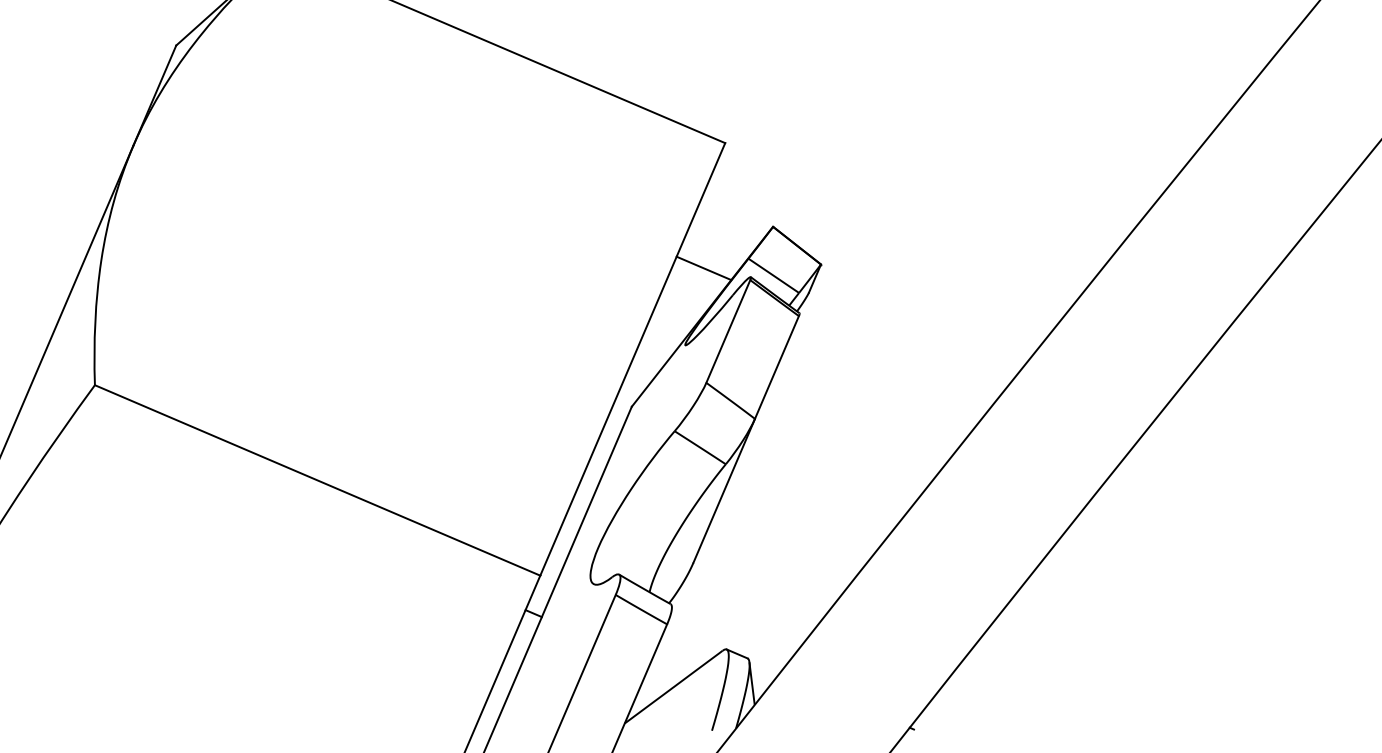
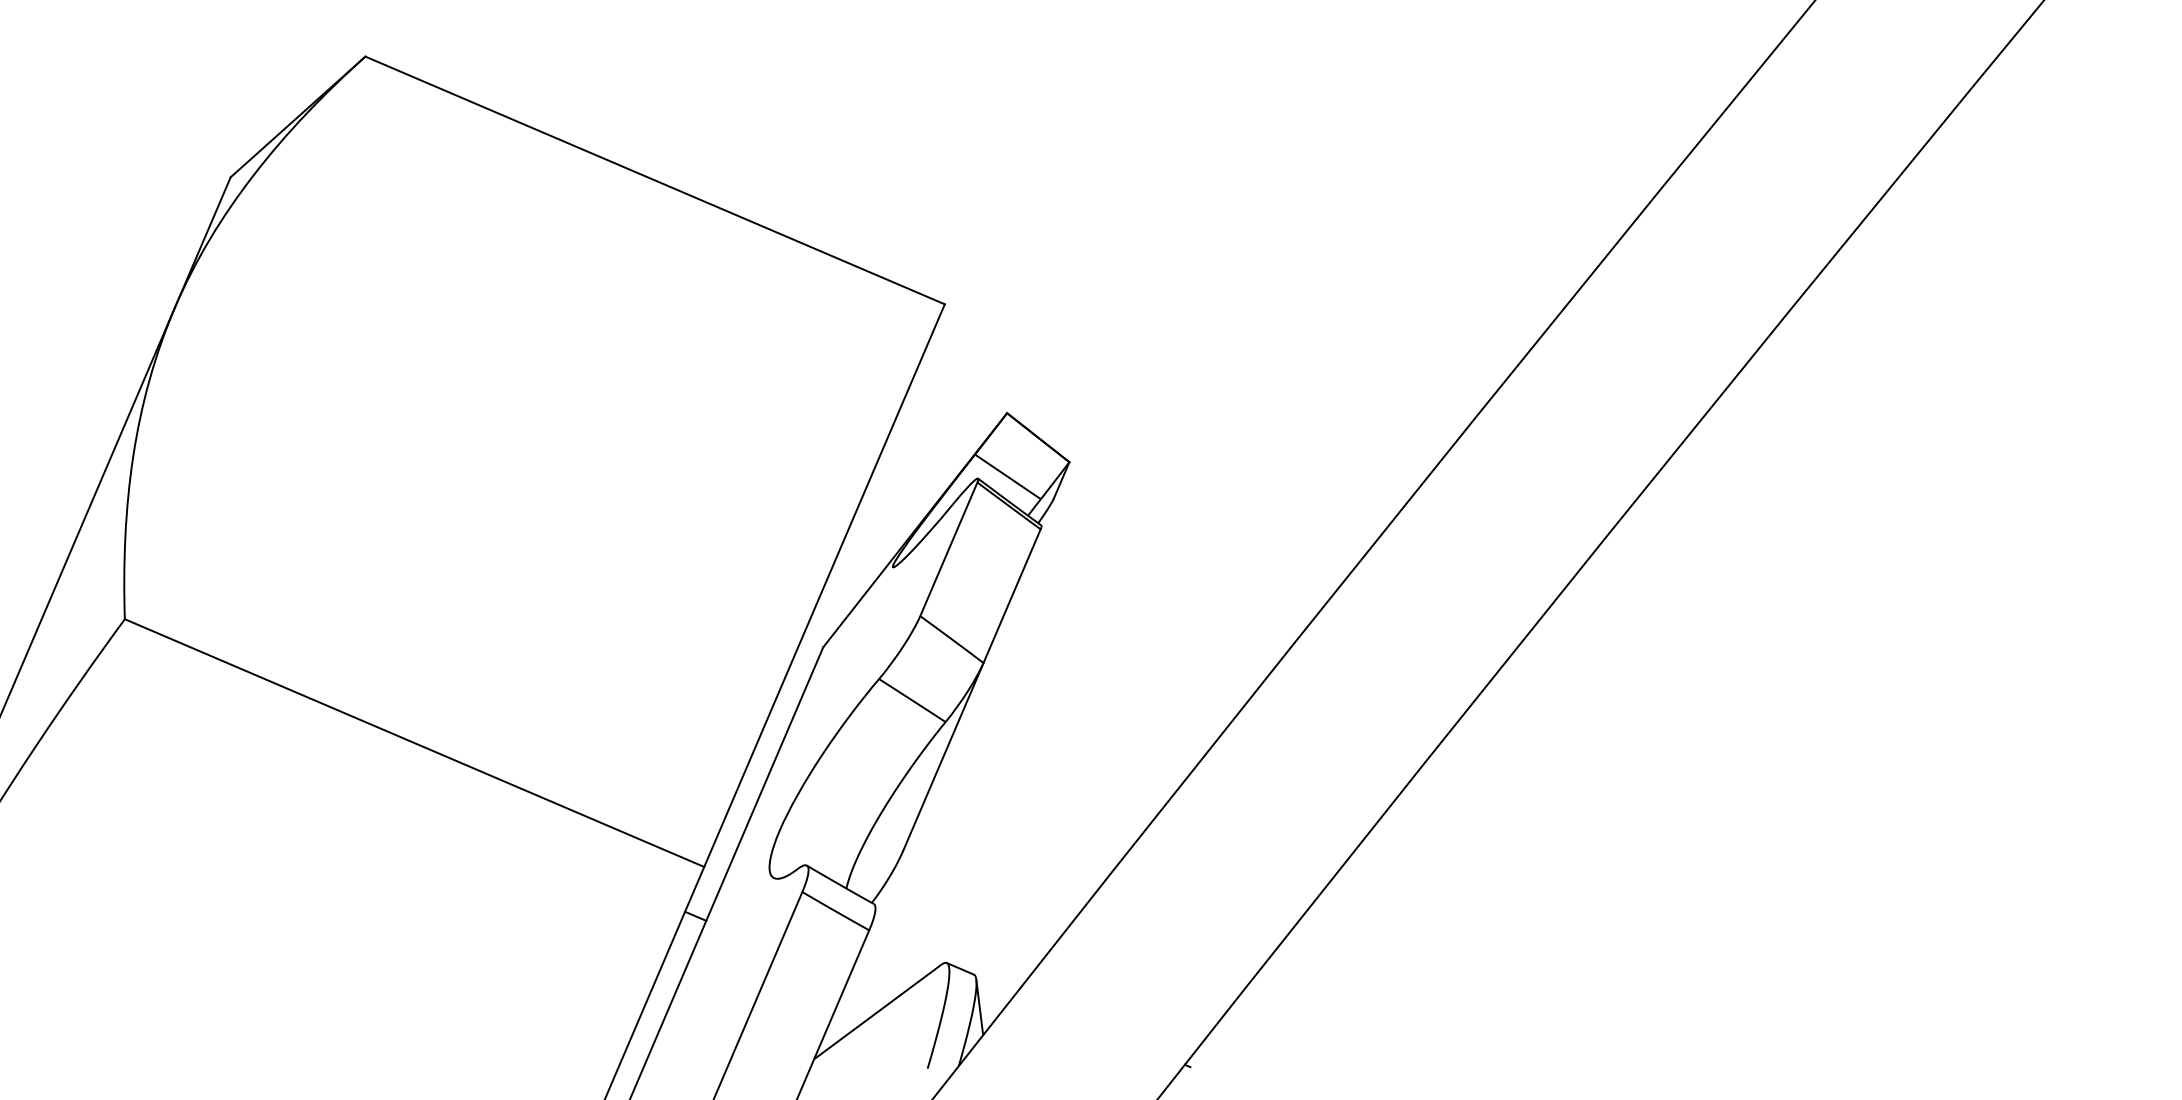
line: (703, 268) -> (916, 467), removed

